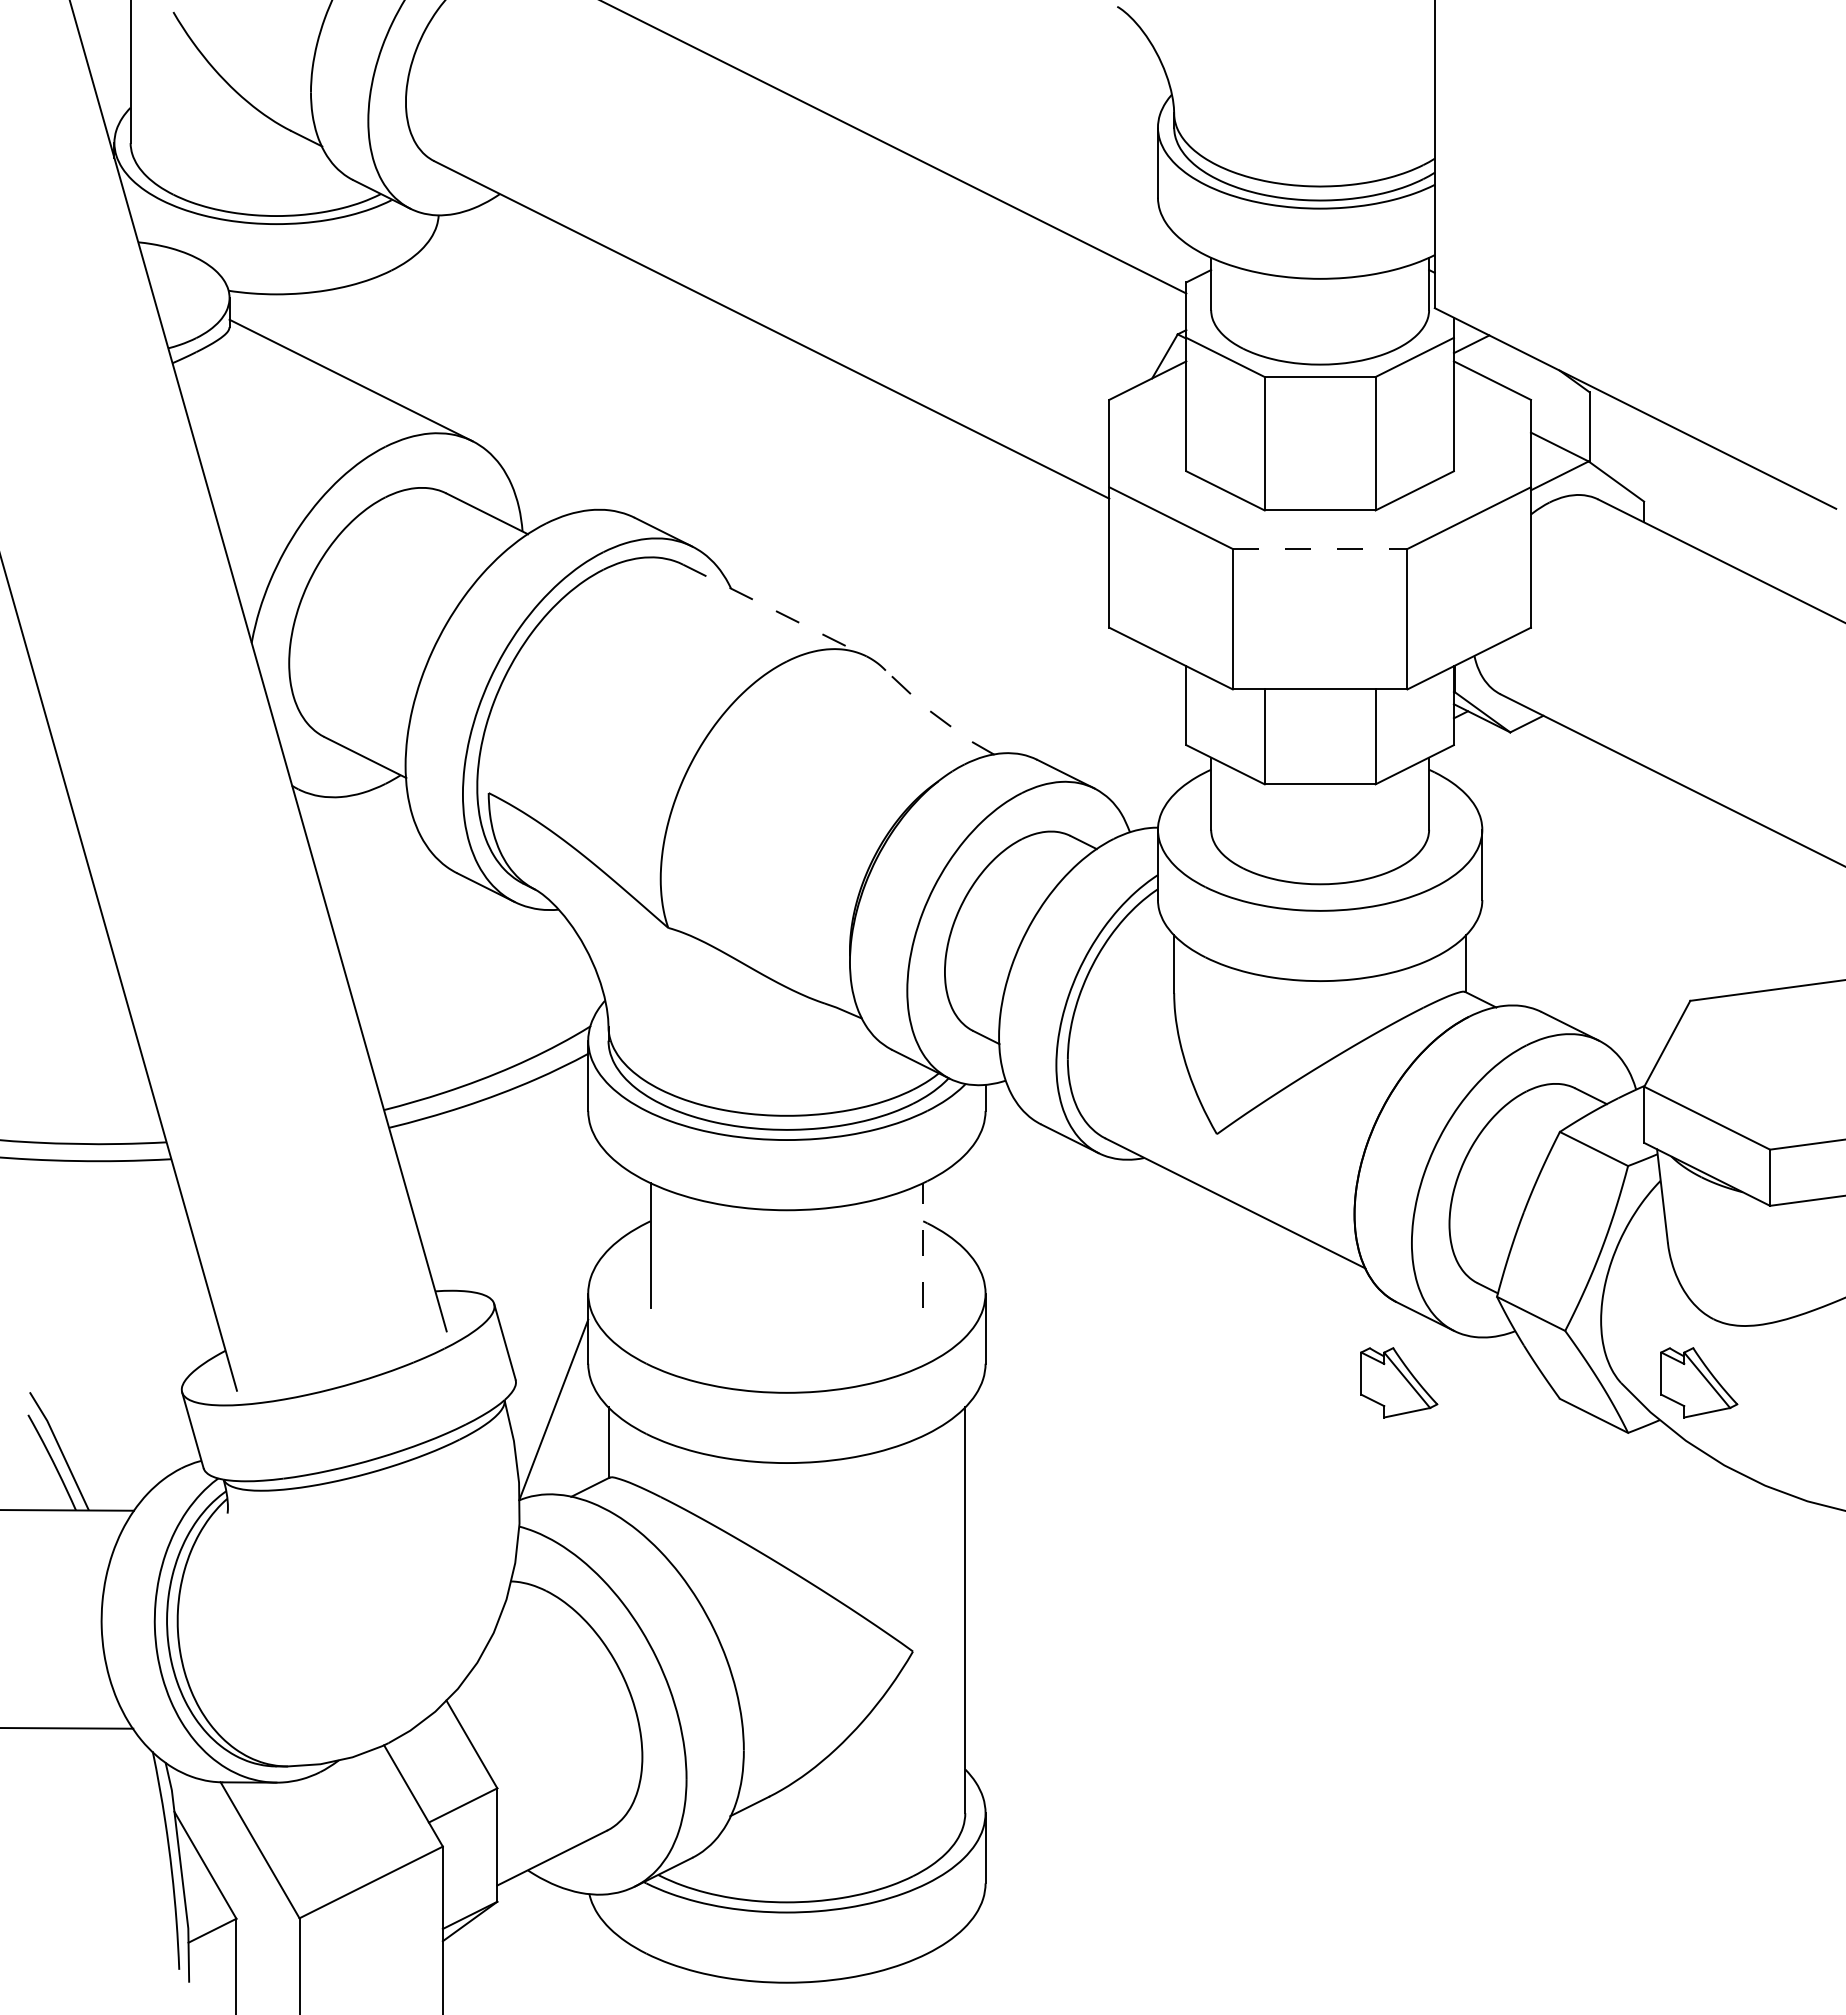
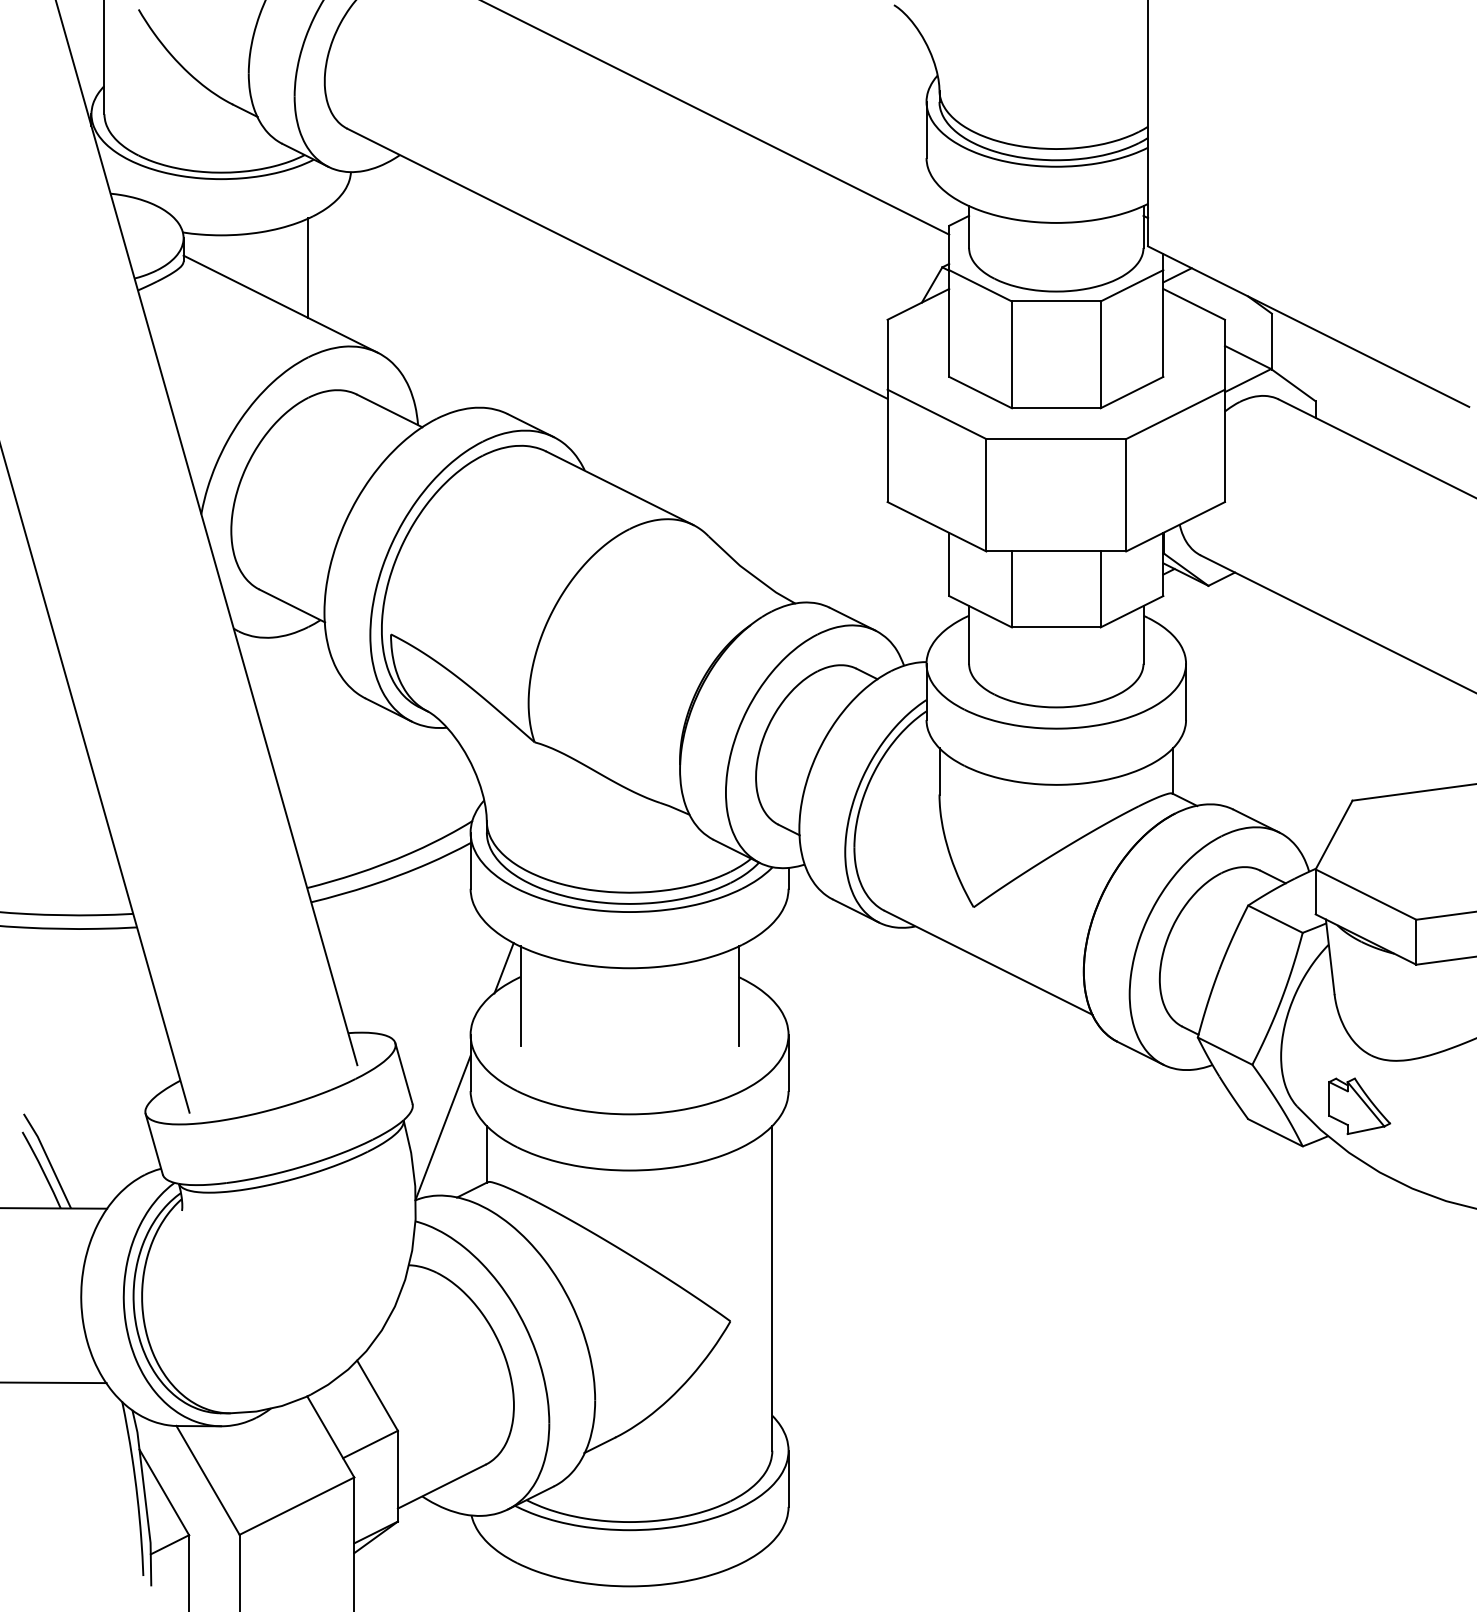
line: (385, 335) -> (308, 268), added
line: (1320, 548) -> (1056, 438), dashed -> solid
line: (774, 610) -> (619, 488), dashed -> solid
line: (937, 716) -> (750, 573), dashed -> solid
line: (630, 1209) -> (504, 967), added
line: (923, 1244) -> (738, 995), dashed -> solid
part: (1399, 1382) -> (1119, 1106), removed

